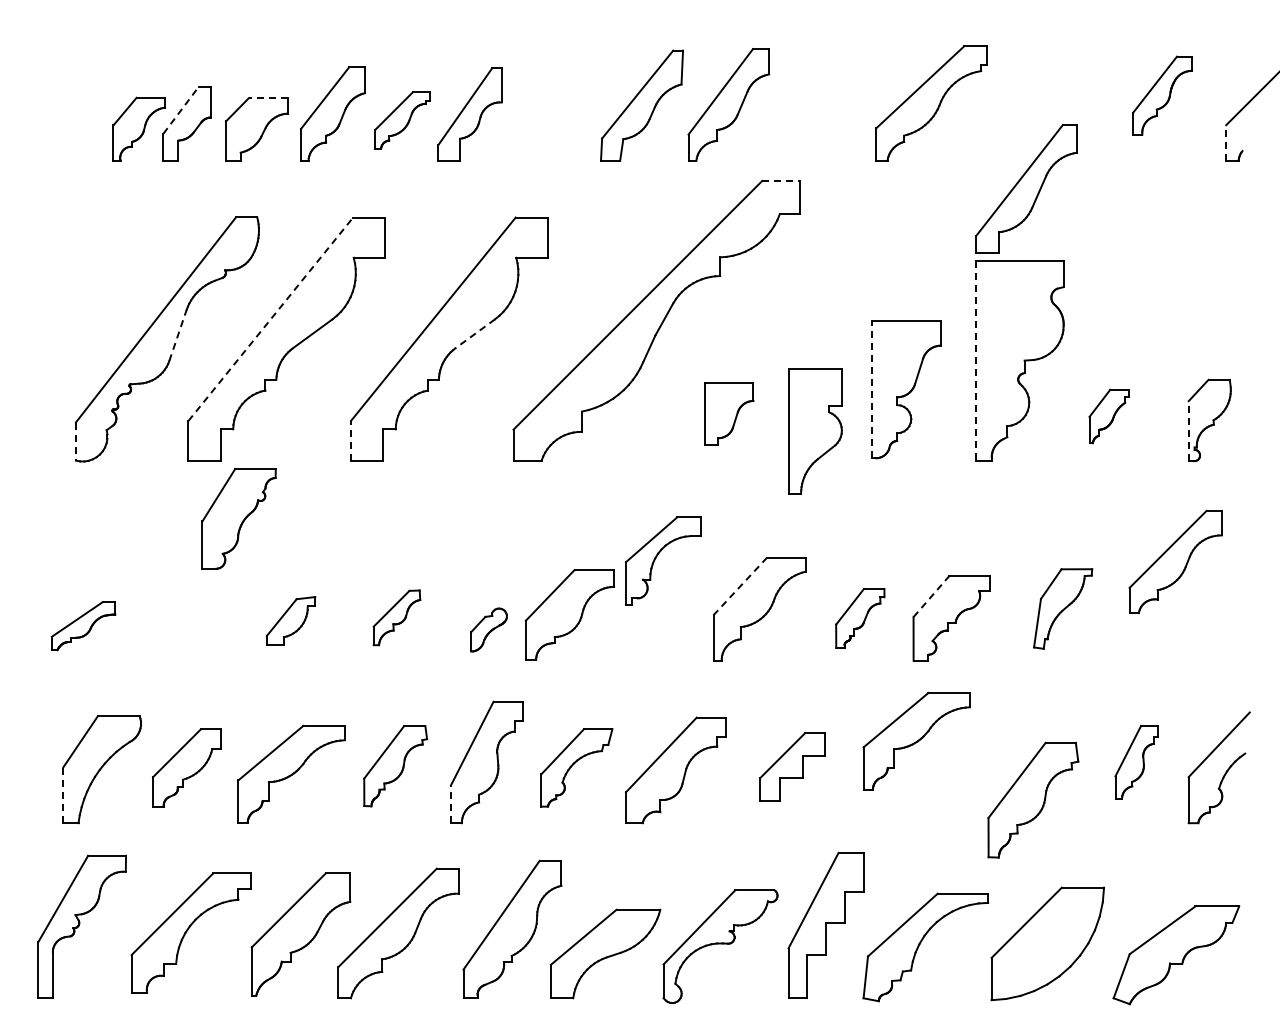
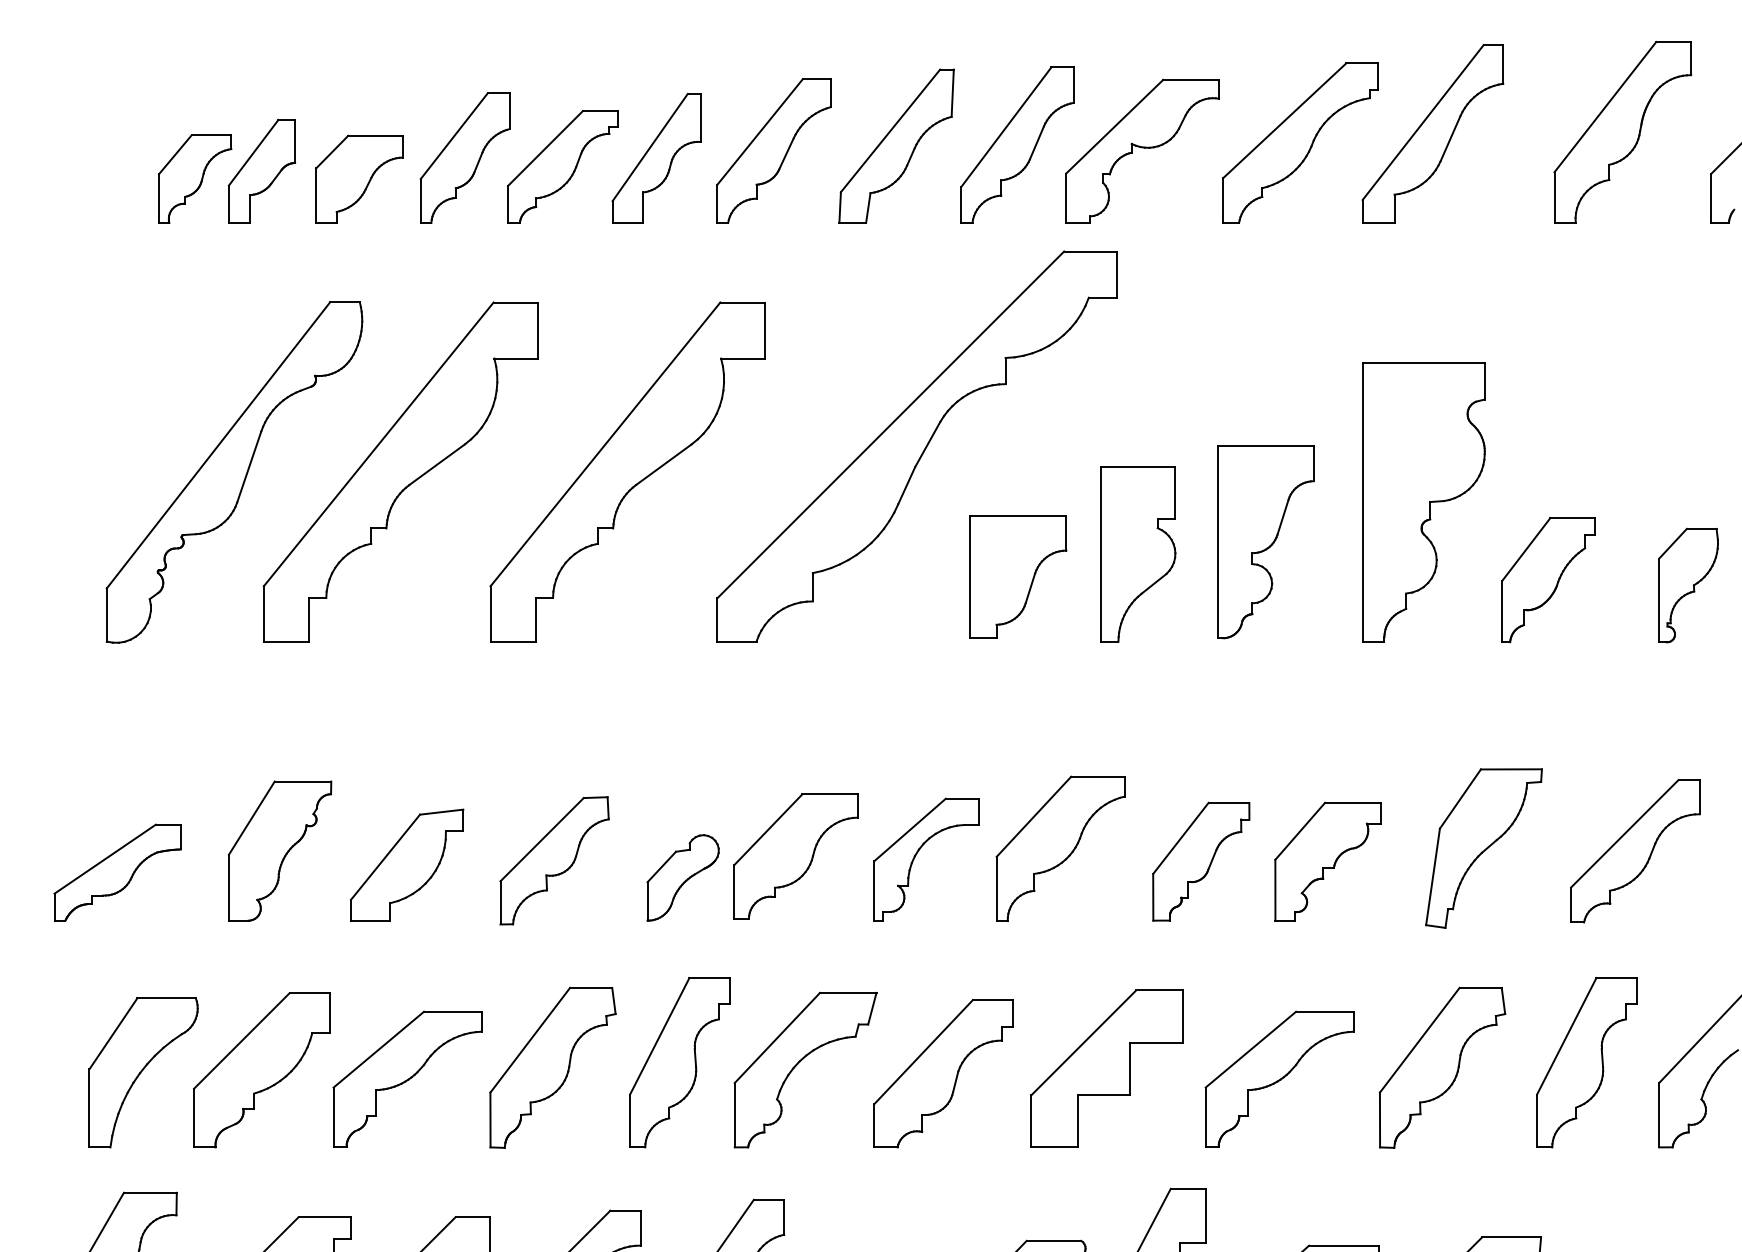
part: (1162, 95) -> (1622, 132), size x1.67
line: (268, 98) -> (375, 136), dashed -> solid
part: (553, 108) -> (773, 150), added
line: (181, 109) -> (254, 151), dashed -> solid
part: (818, 109) -> (1142, 151), added
part: (402, 120) -> (562, 167), size x1.43
line: (1226, 142) -> (1711, 197), dashed -> solid
line: (780, 181) -> (1089, 252), dashed -> solid
part: (1026, 188) -> (1432, 133), moved
line: (270, 319) -> (378, 444), dashed -> solid
line: (475, 333) -> (664, 464), dashed -> solid
line: (178, 335) -> (249, 467), dashed -> solid
line: (976, 361) -> (1363, 503), dashed -> solid
line: (872, 389) -> (1218, 542), dashed -> solid
part: (729, 413) -> (1018, 575), size x1.43
part: (1109, 416) -> (1548, 580), size x1.67
part: (815, 431) -> (1138, 554), moved
line: (1188, 431) -> (1658, 600), dashed -> solid
line: (350, 440) -> (489, 613), dashed -> solid
line: (75, 442) -> (106, 616), dashed -> solid
part: (238, 518) -> (279, 850), moved
part: (658, 555) -> (919, 852), moved
part: (1175, 561) -> (1635, 850), moved
line: (740, 586) -> (1033, 817), dashed -> solid
line: (931, 596) -> (1300, 831), dashed -> solid
part: (1062, 608) -> (1483, 847), size x1.43
part: (396, 617) -> (554, 860), size x1.67
part: (859, 618) -> (1199, 861), size x1.43
part: (290, 620) -> (406, 864), size x1.67
part: (83, 625) -> (117, 871), size x1.43
part: (488, 629) -> (682, 877), size x1.43
part: (916, 740) -> (1279, 1078), moved
part: (1136, 762) -> (1586, 1062), size x1.67
part: (395, 765) -> (552, 1066), size x1.43
part: (792, 766) -> (1106, 1068), size x1.67
part: (186, 767) -> (261, 1069), size x1.43
part: (576, 767) -> (805, 1069), size x1.43
line: (63, 795) -> (89, 1108), dashed -> solid
part: (1033, 799) -> (1442, 1066), moved
line: (450, 804) -> (629, 1121), dashed -> solid

